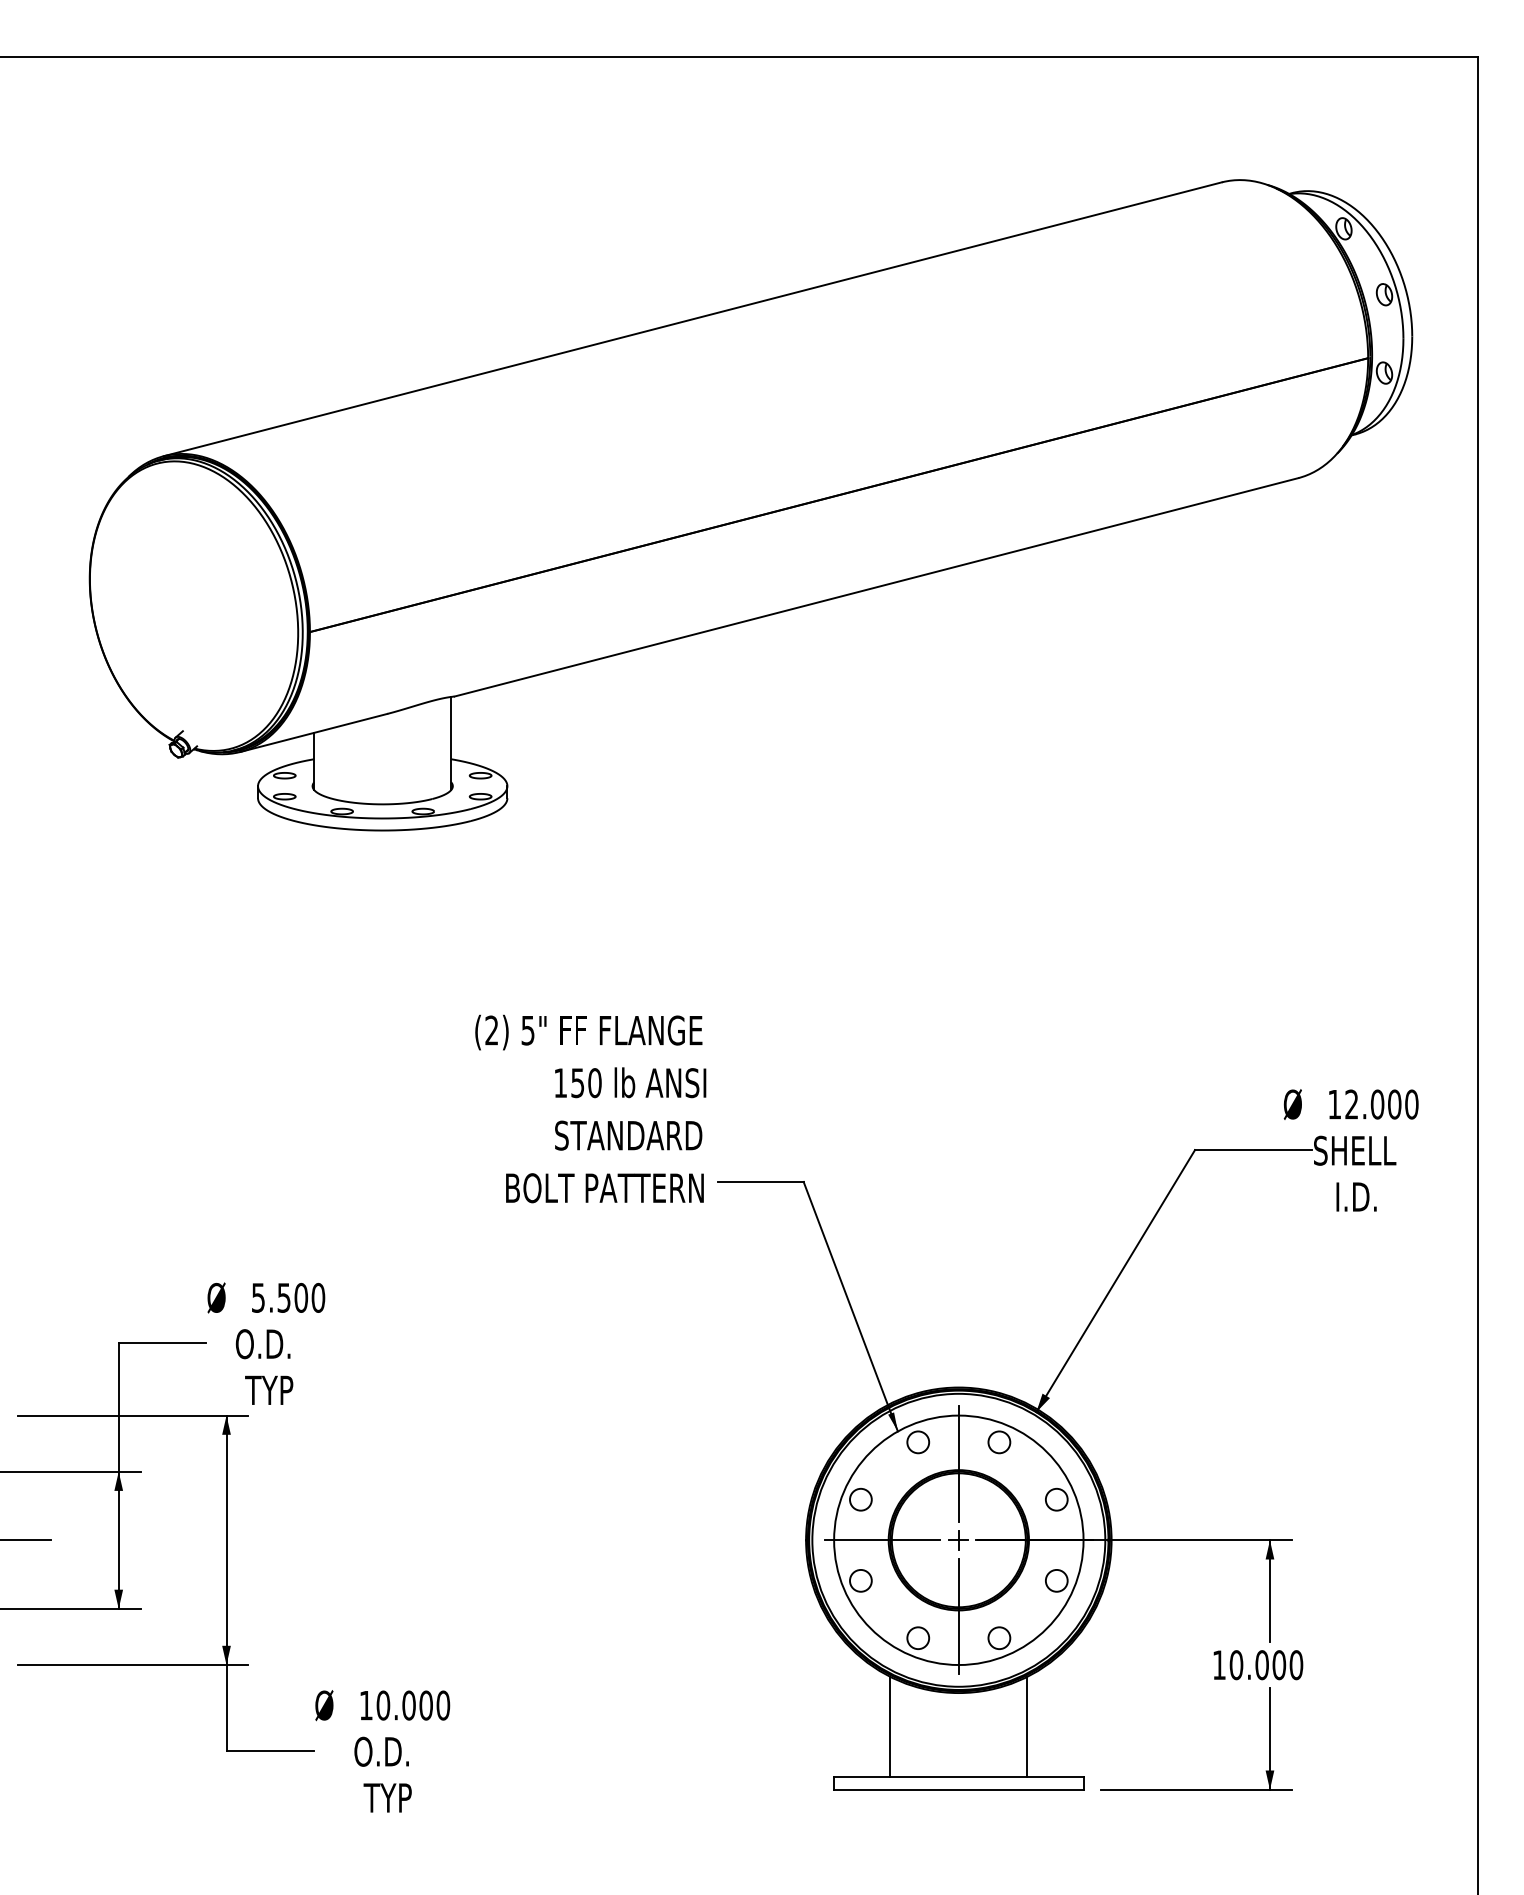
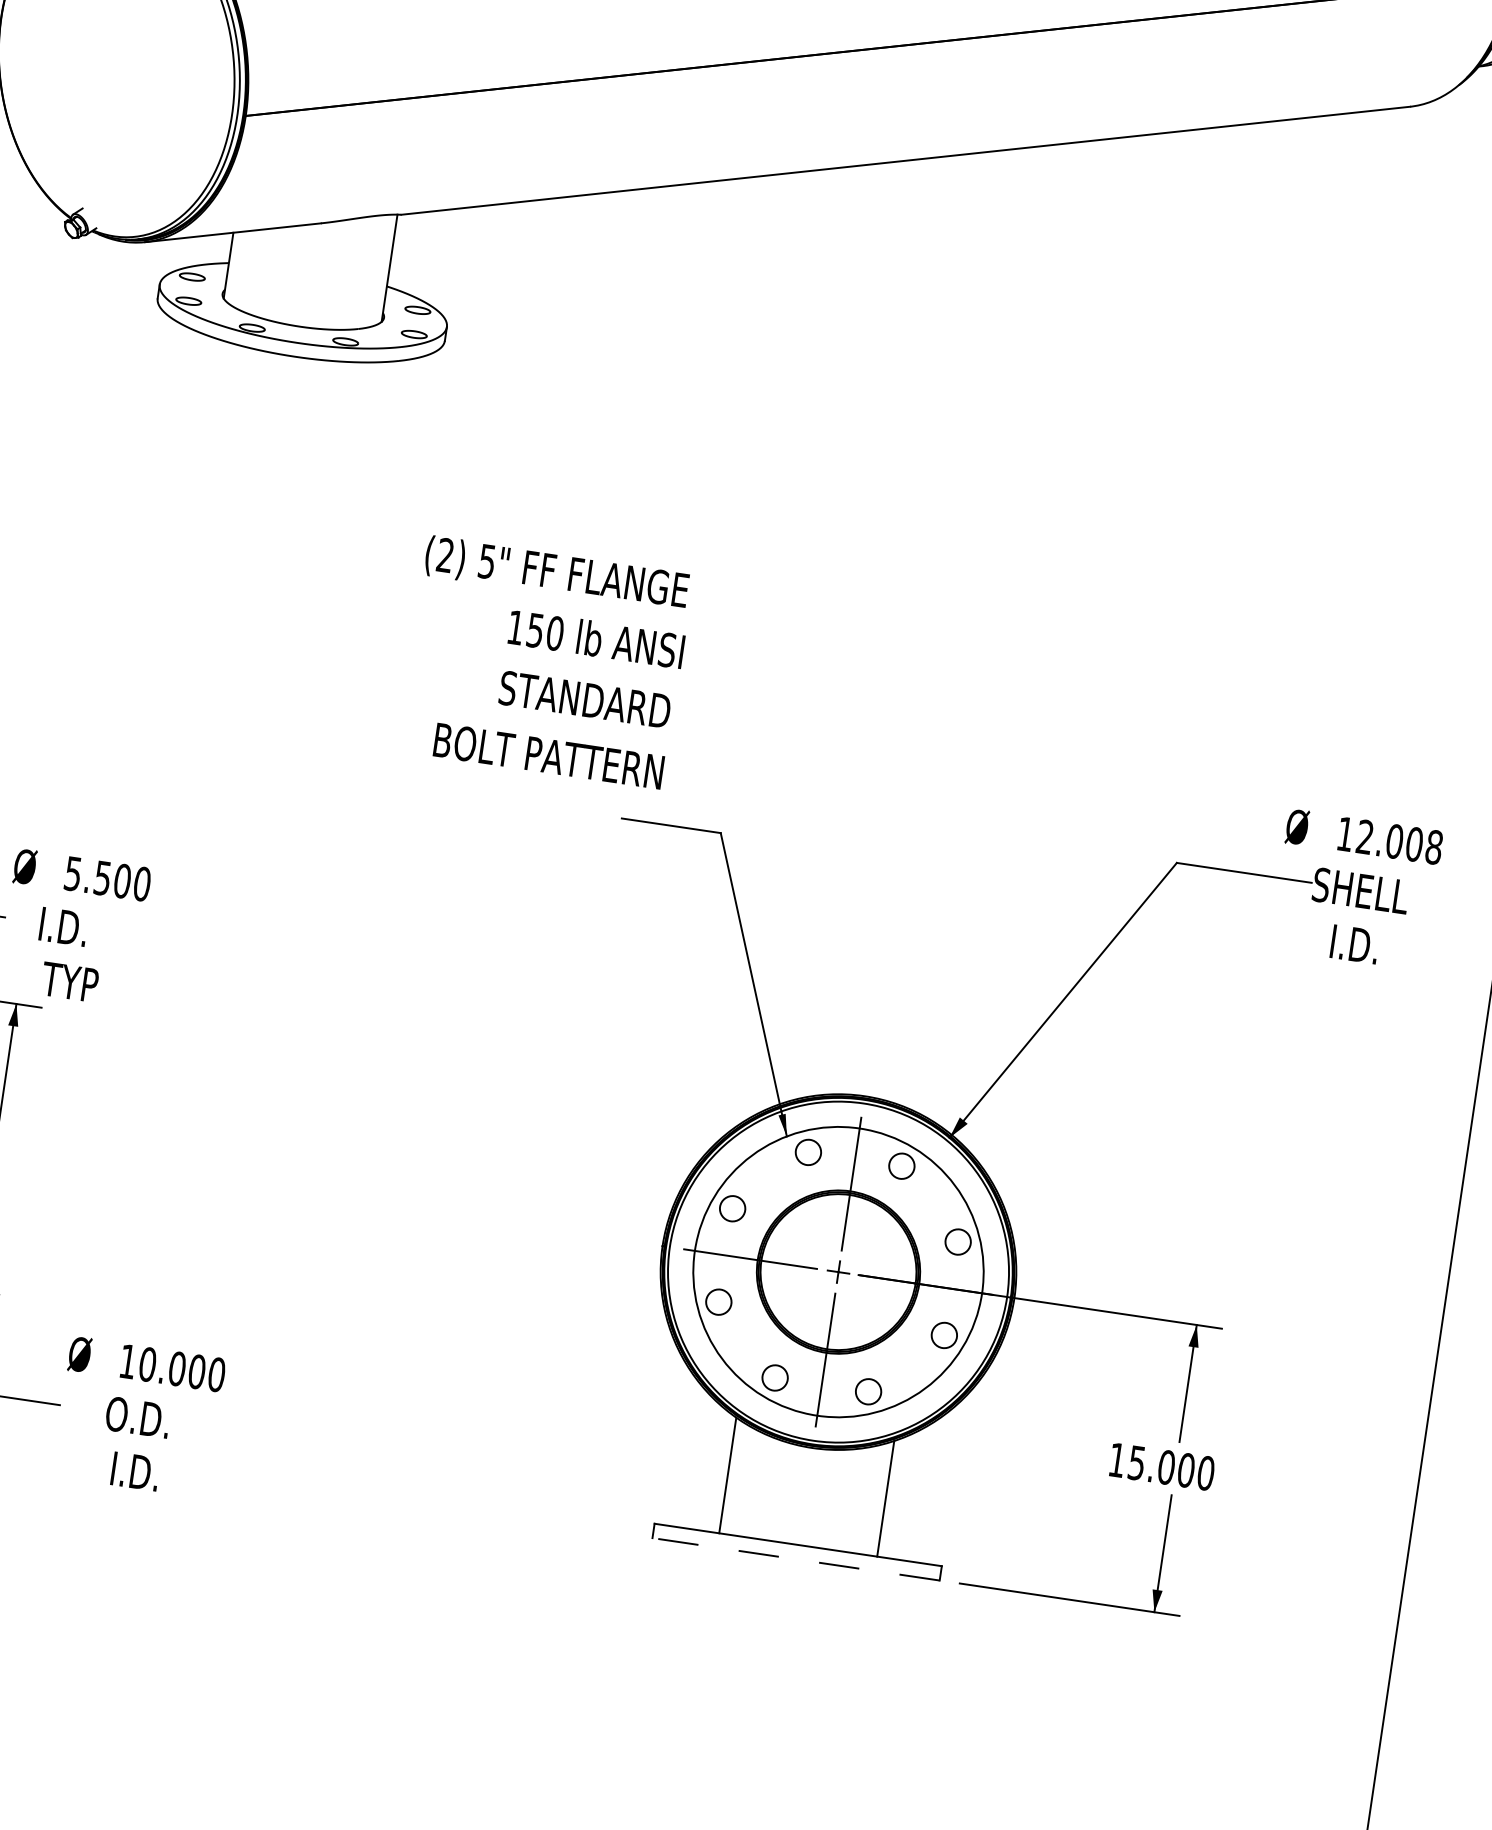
text: (1411, 1104) -> (1433, 847), 12.000 -> 12.008
text: (590, 1108) -> (545, 661), moved
text: (262, 1344) -> (69, 928), O.D. -> I.D.
text: (1236, 1665) -> (1136, 1463), 10.000 -> 15.000
line: (958, 1789) -> (795, 1559), solid -> dashed
text: (387, 1797) -> (136, 1471), TYP -> I.D.

